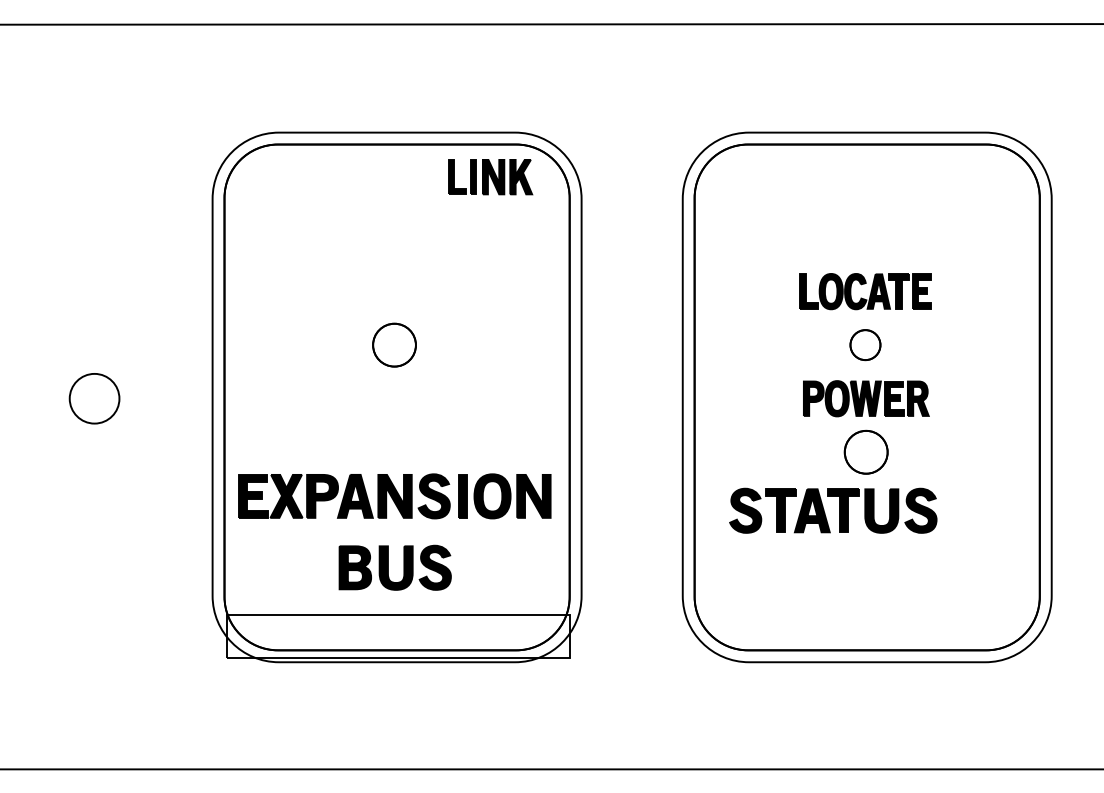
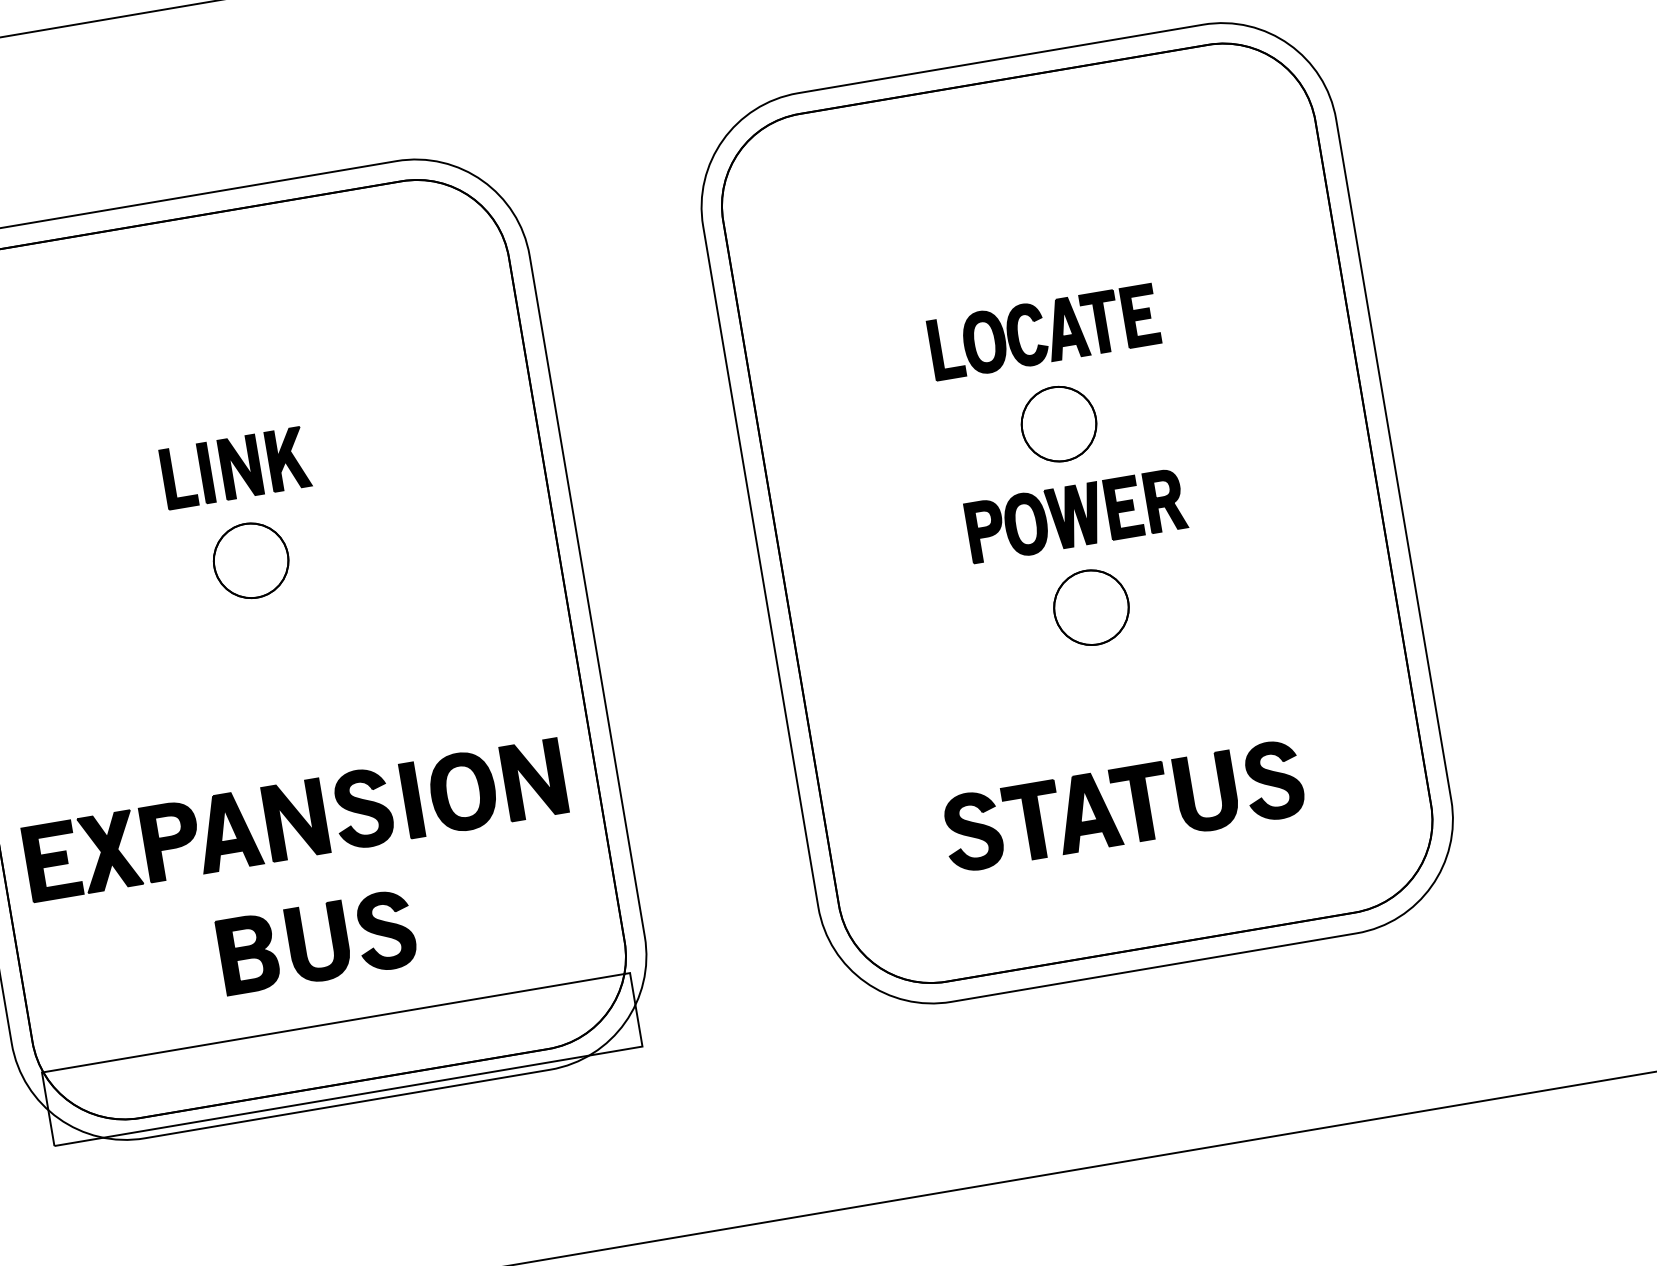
part: (490, 177) -> (235, 468), moved
part: (865, 344) -> (1058, 422), size x1.43
part: (833, 510) -> (1123, 805), moved

